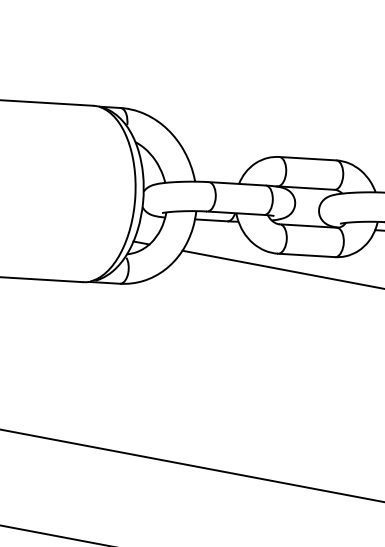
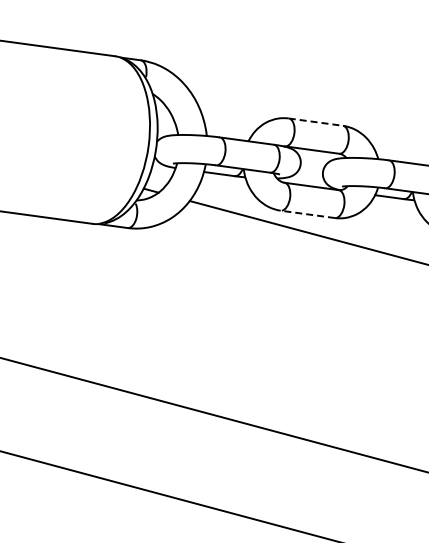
line: (308, 159) -> (316, 122), solid -> dashed
line: (306, 255) -> (307, 214), solid -> dashed

